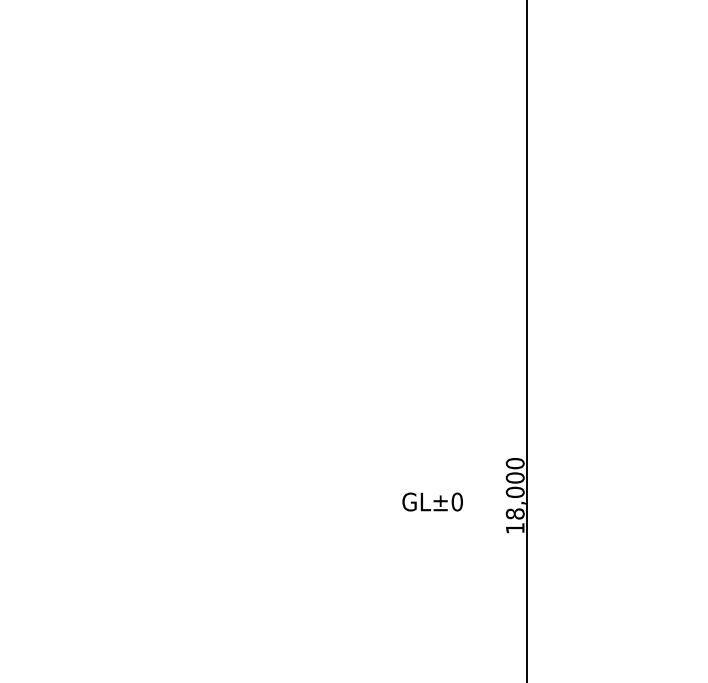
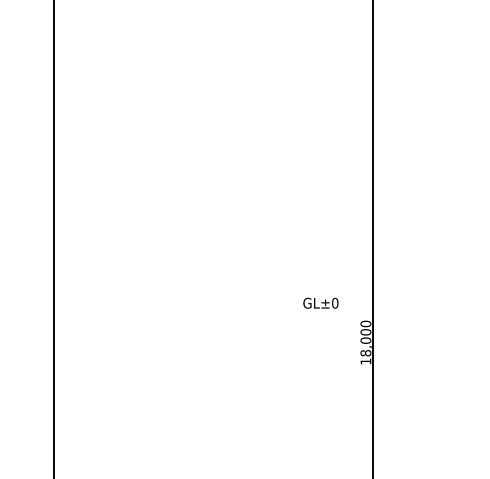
text: (432, 500) -> (320, 302), moved

